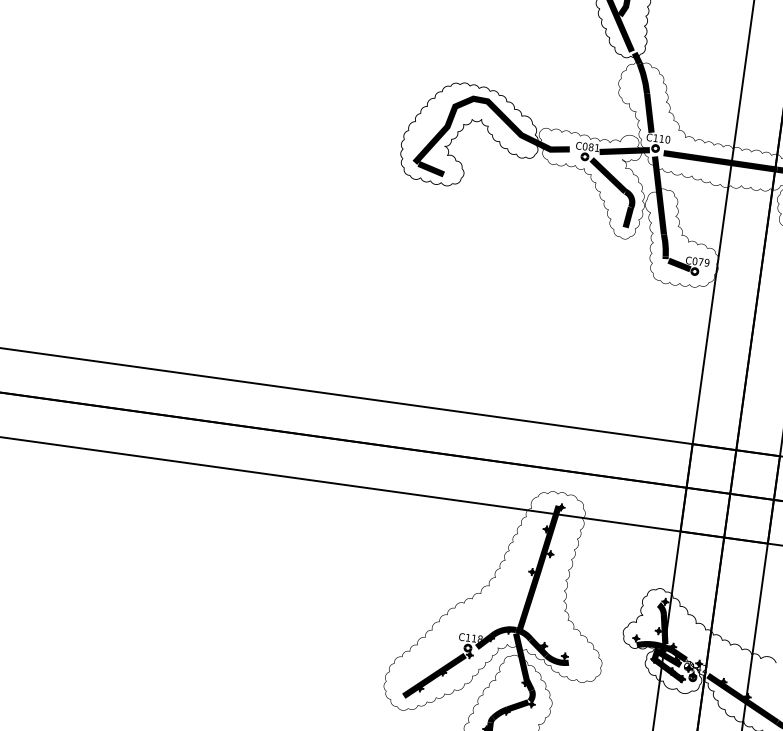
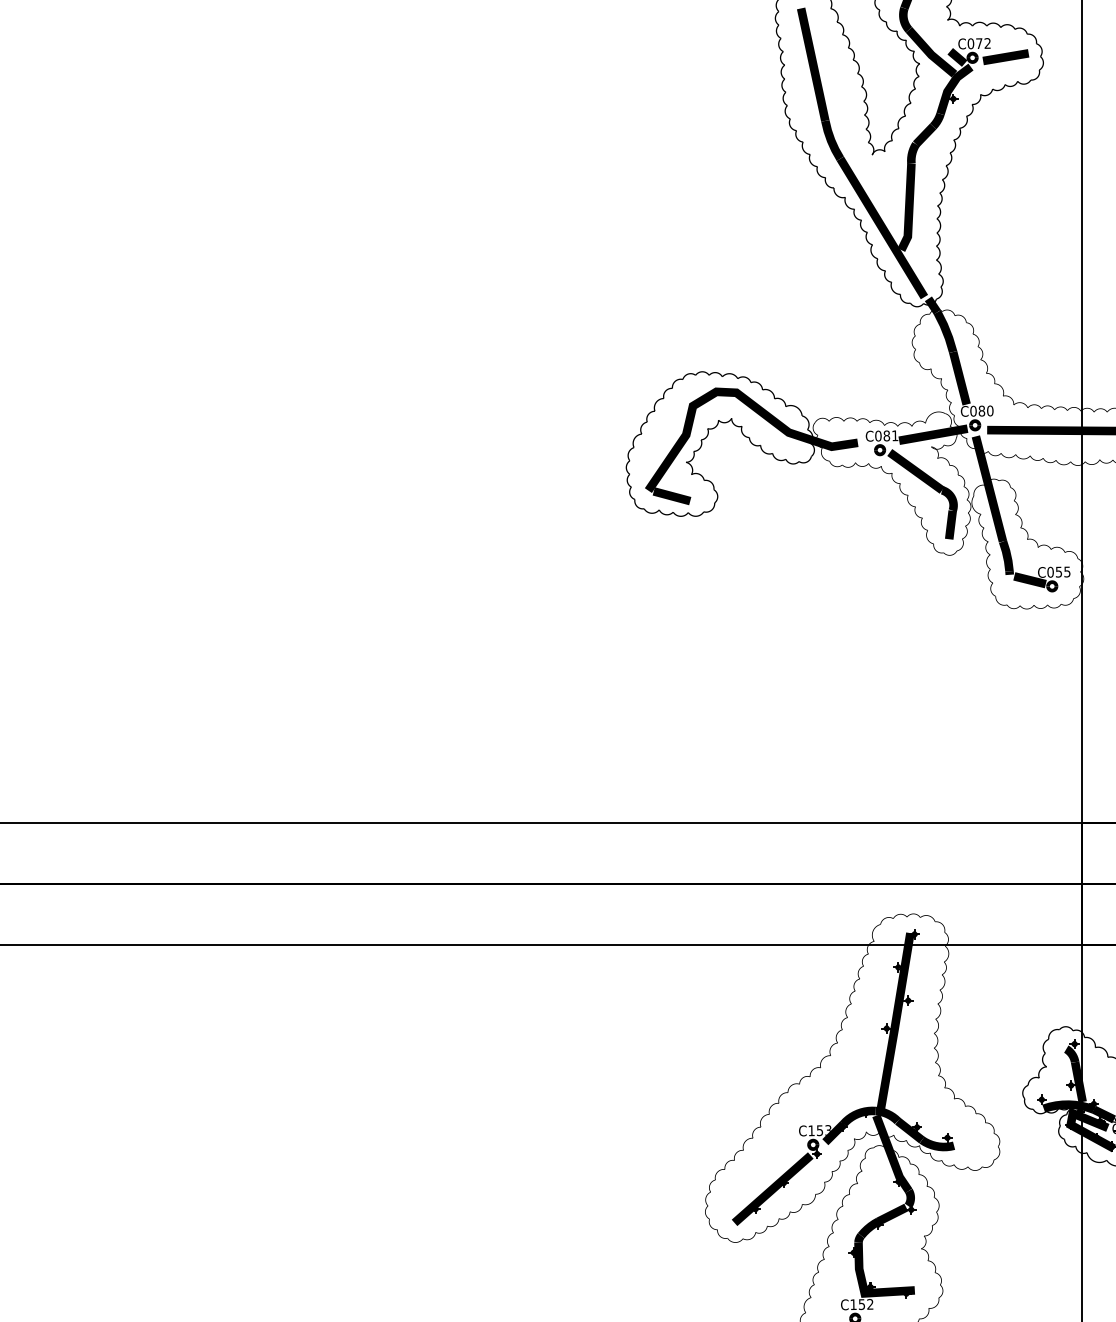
text: (658, 138) -> (977, 410), C110 -> C080
text: (703, 261) -> (1062, 571), C079 -> C055
text: (477, 638) -> (824, 1130), C118 -> C153

